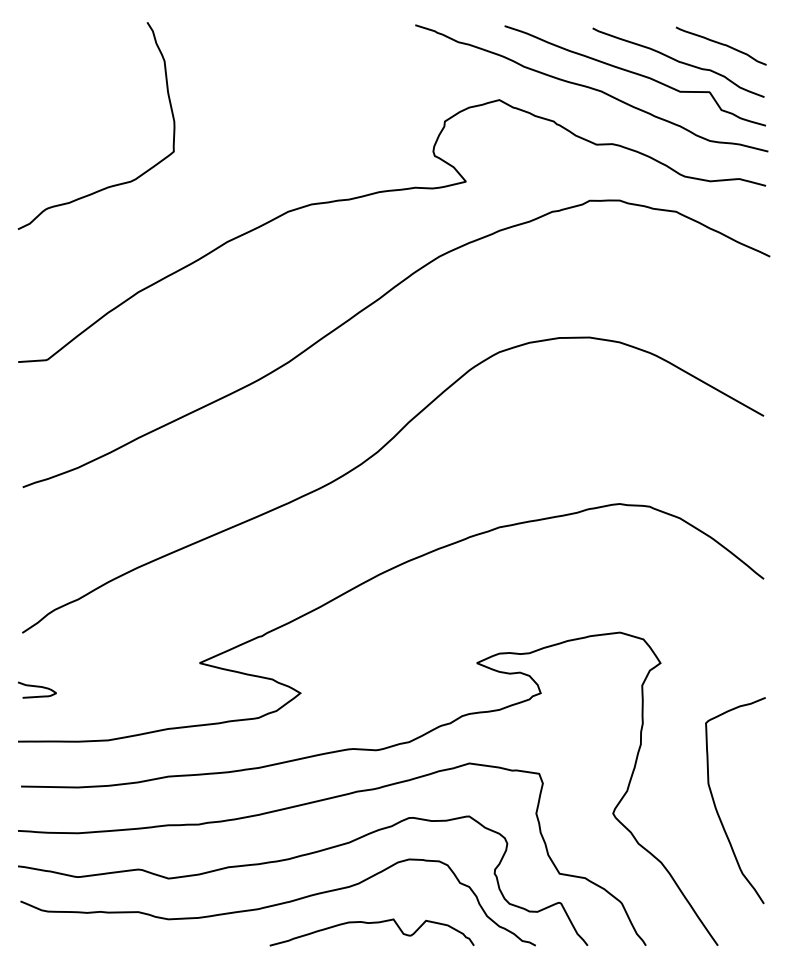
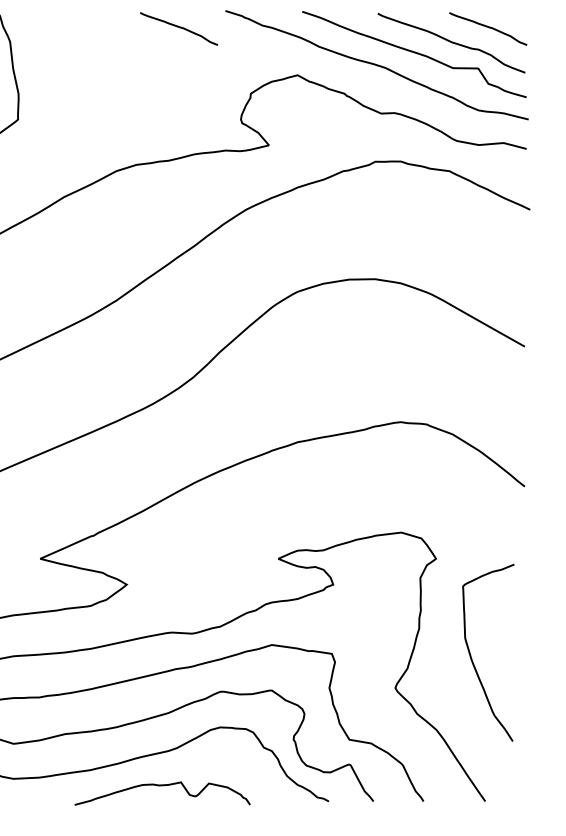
curve: (361, 44) -> (179, 27), added
curve: (716, 806) -> (472, 657), moved
curve: (371, 923) -> (162, 785), moved

